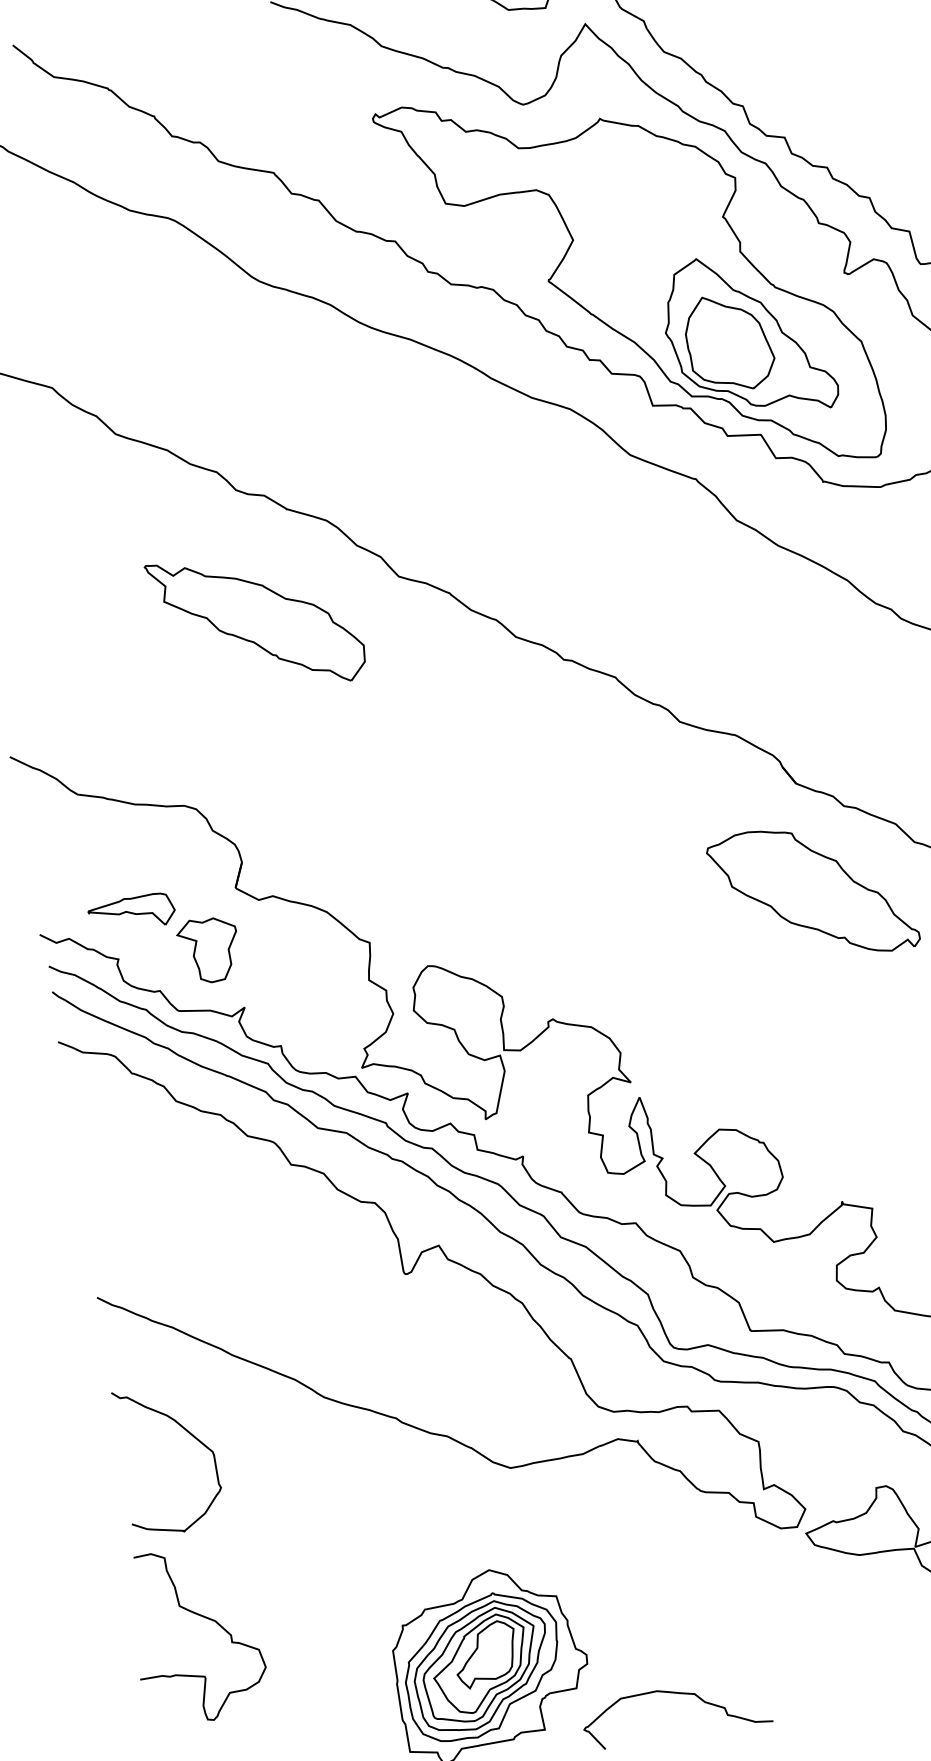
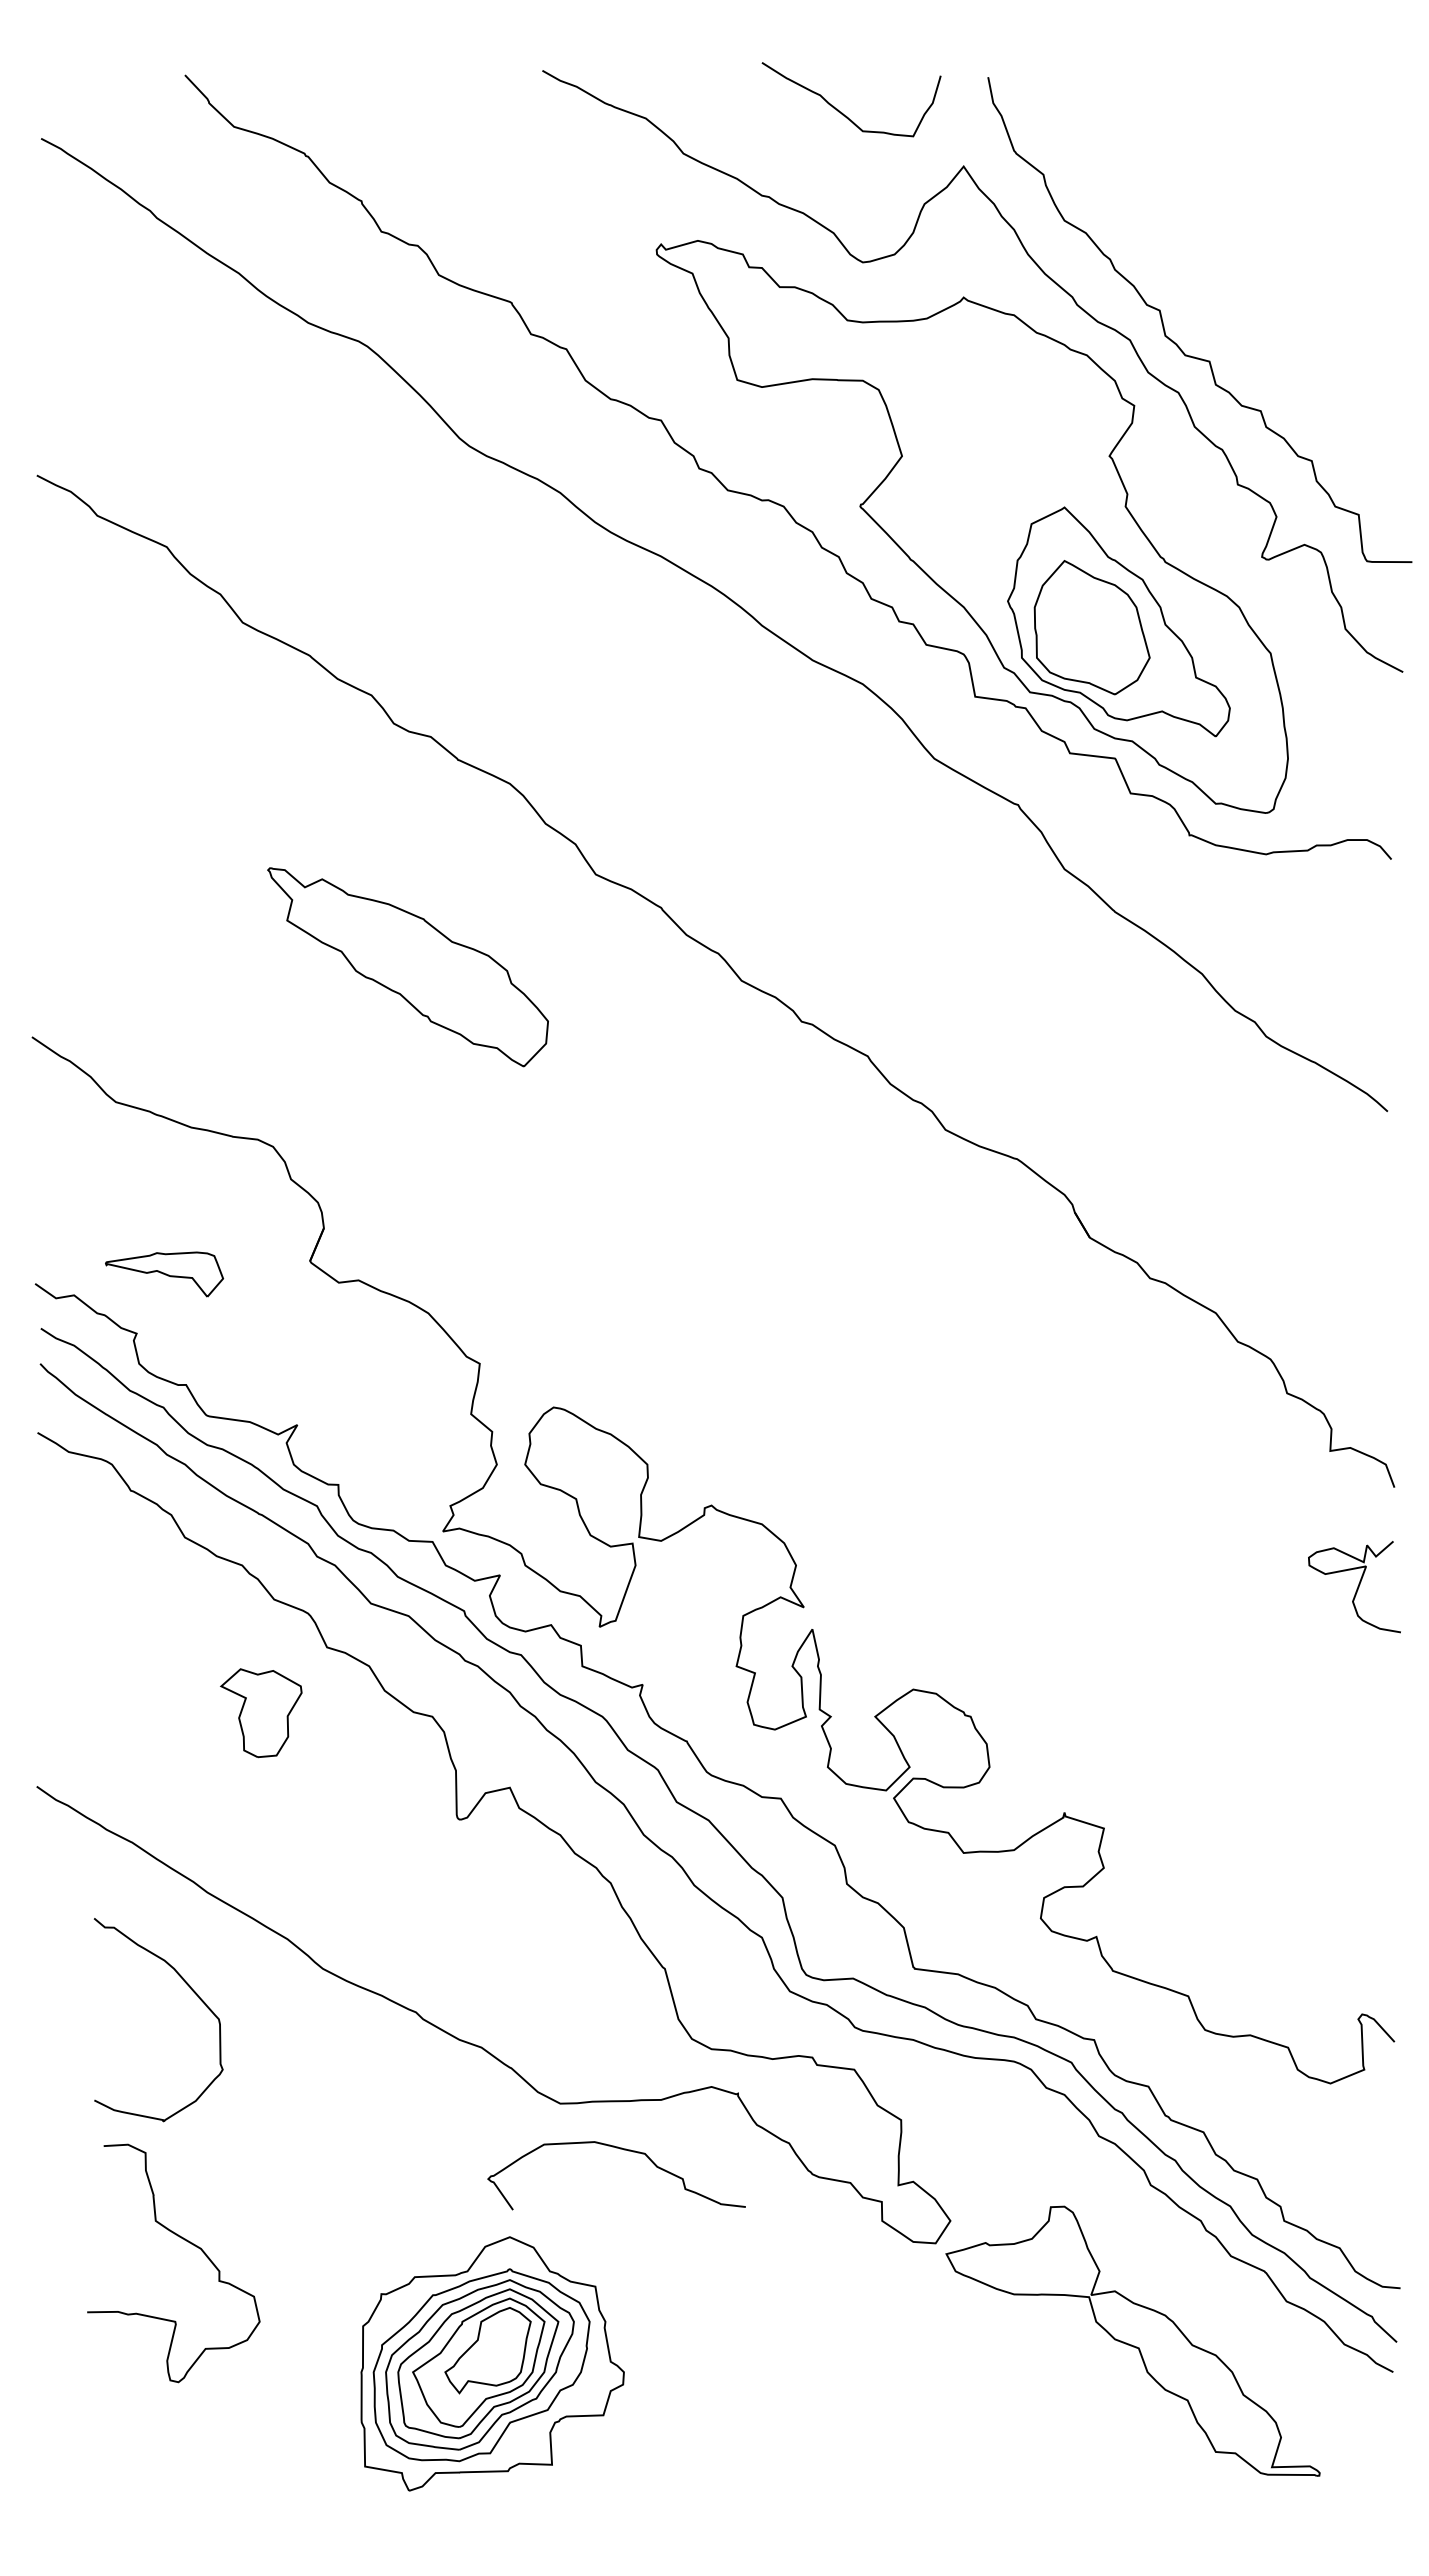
part: (256, 622) -> (407, 967), moved
part: (812, 892) -> (1089, 1388), removed
part: (209, 950) -> (261, 1713), moved
curve: (189, 1434) -> (191, 1990), moved
curve: (202, 1616) -> (184, 2240), moved
curve: (679, 1693) -> (624, 2150), moved

